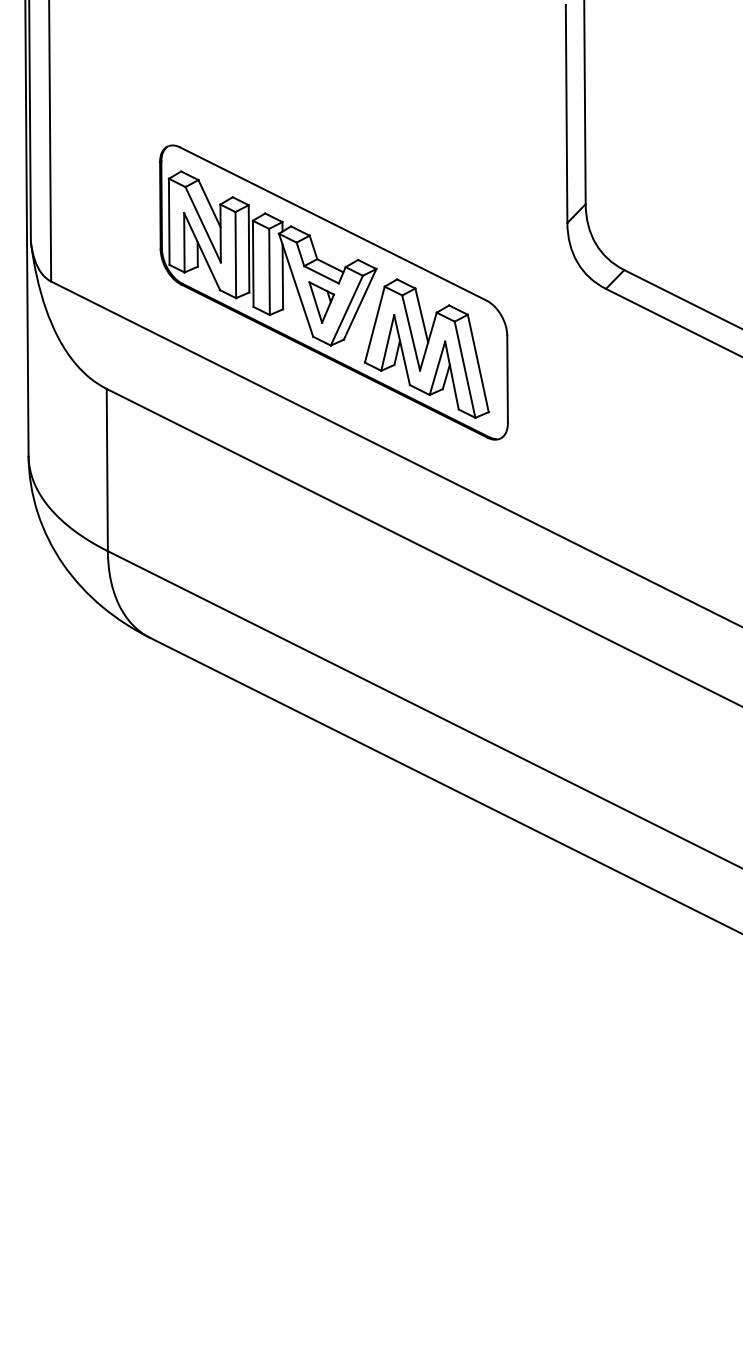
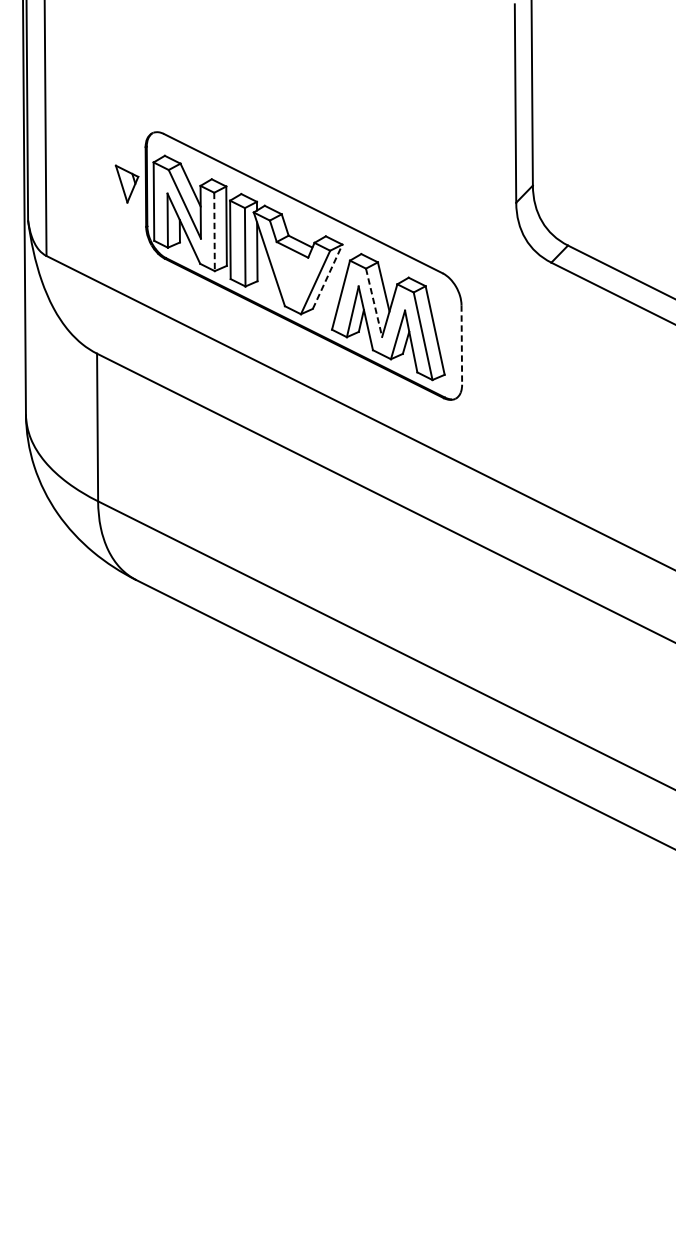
line: (235, 255) -> (214, 232), solid -> dashed
part: (321, 302) -> (126, 184), moved
line: (360, 304) -> (327, 276), solid -> dashed
line: (411, 332) -> (374, 302), solid -> dashed
line: (507, 379) -> (461, 345), solid -> dashed

